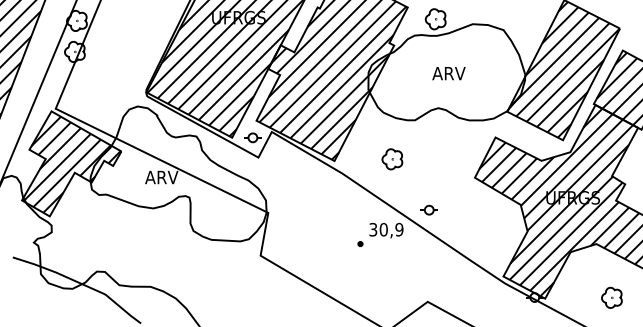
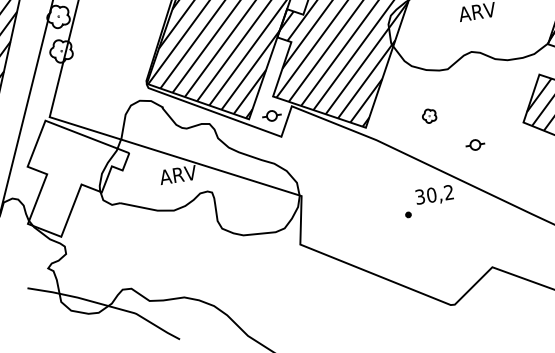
part: (392, 159) -> (429, 116), size x0.6
hatch: (71, 164) -> (76, 175), removed
part: (428, 209) -> (474, 144), moved
text: (399, 229) -> (449, 192), 30,9 -> 30,2

